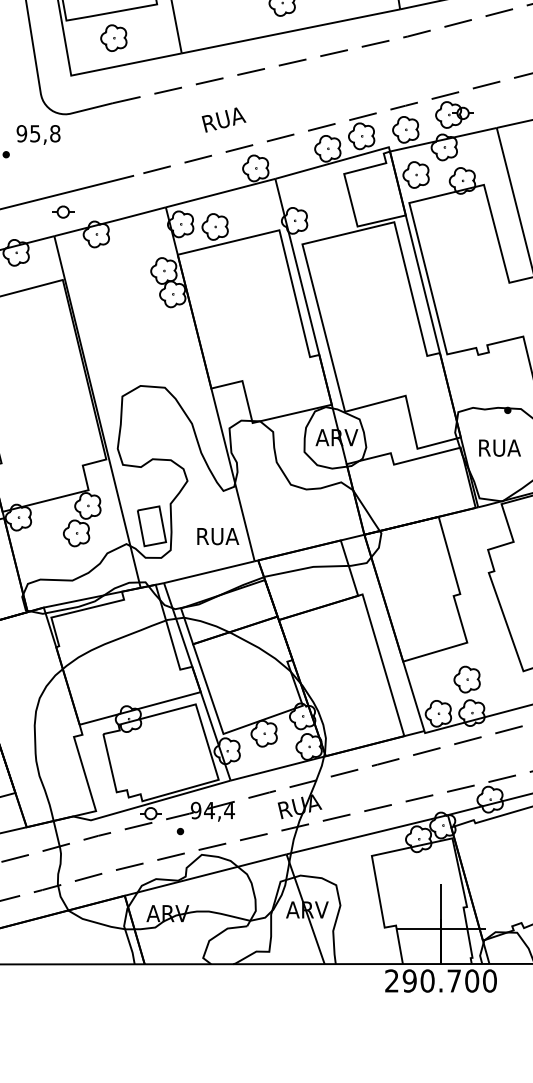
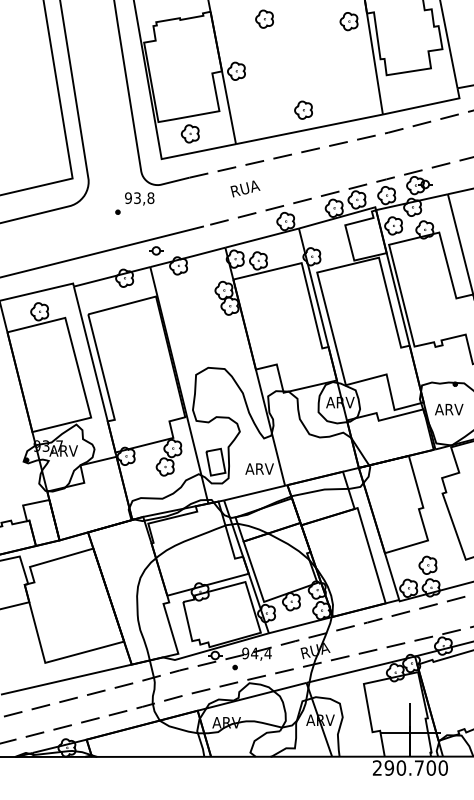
text: (224, 119) -> (245, 188), moved
text: (35, 132) -> (137, 197), 95,8 -> 93,8
text: (499, 447) -> (449, 409), RUA -> ARV
text: (216, 535) -> (259, 468), RUA -> ARV

